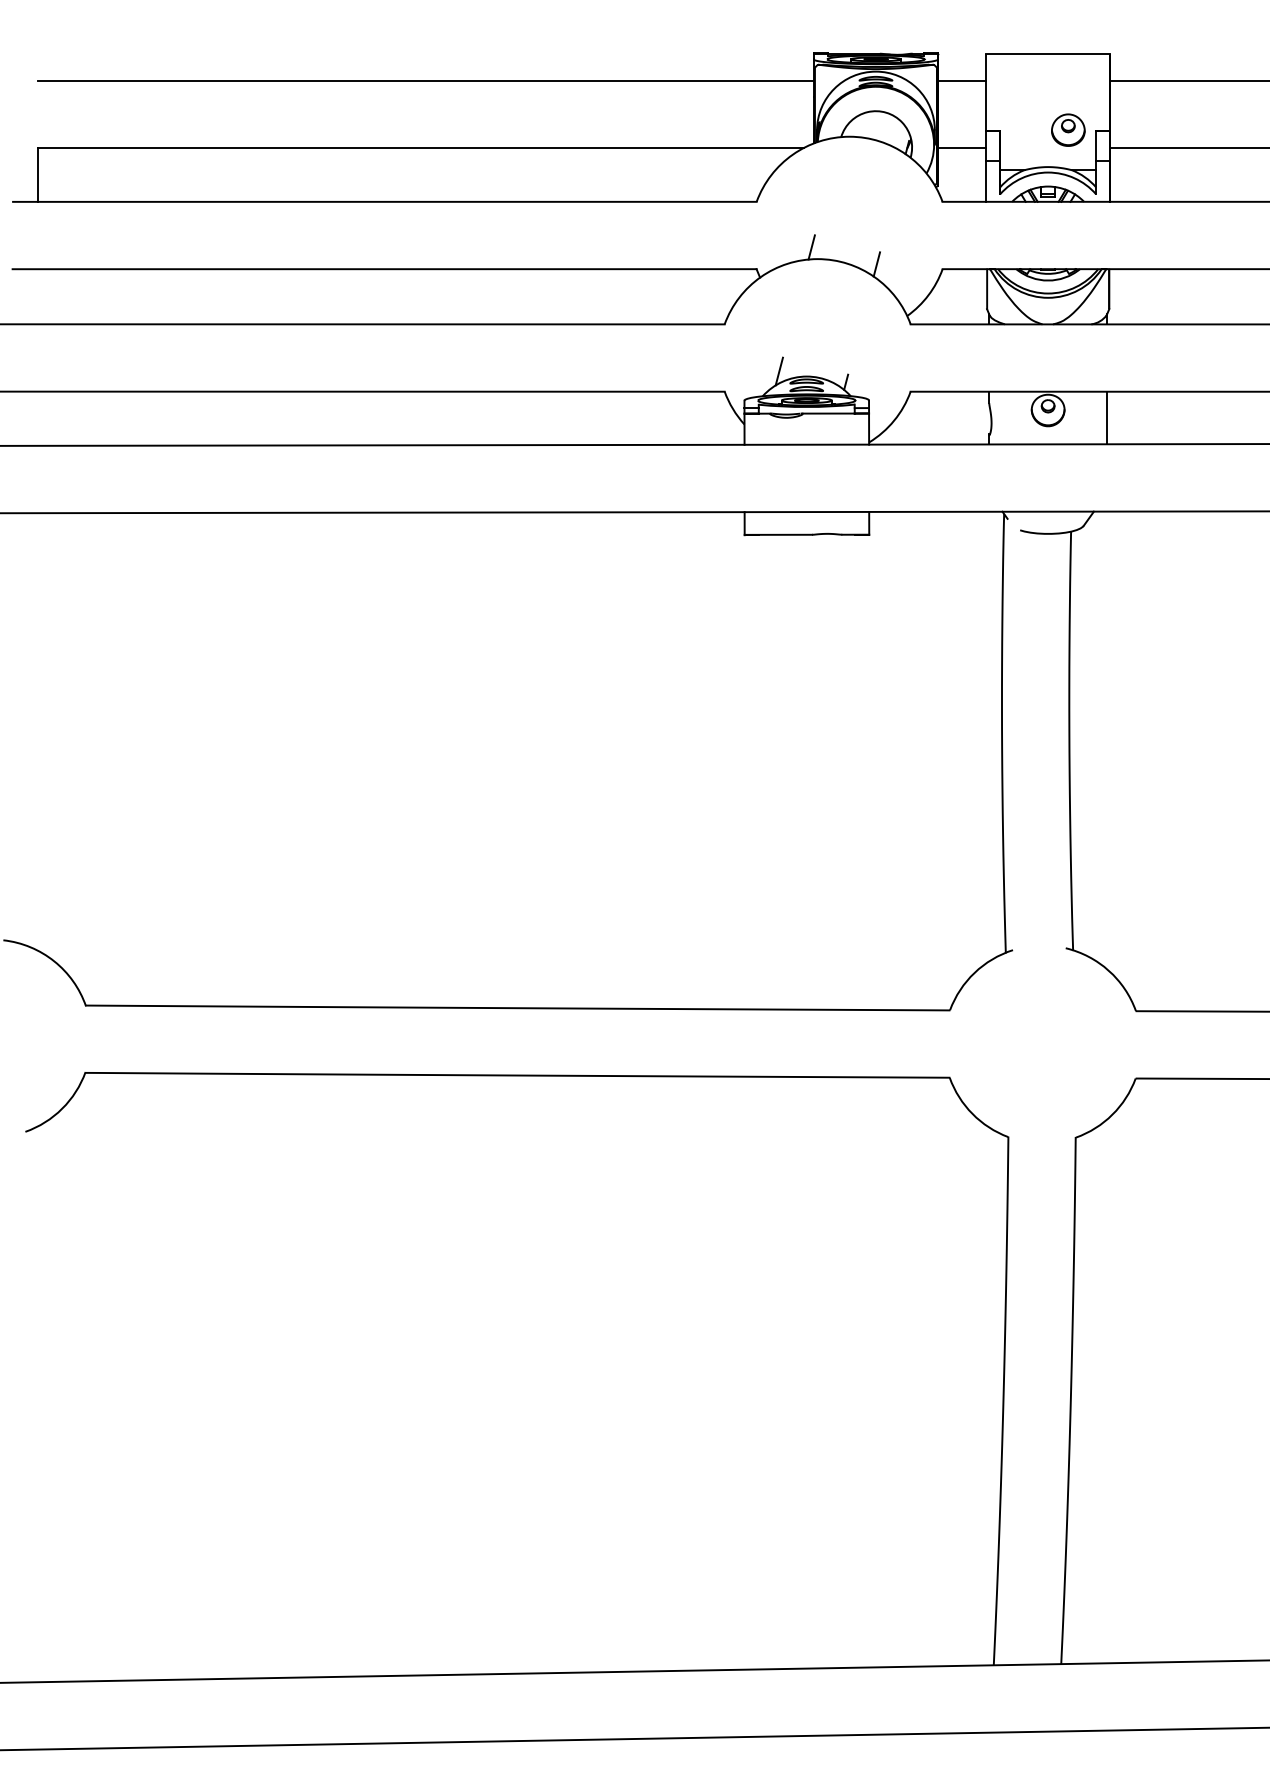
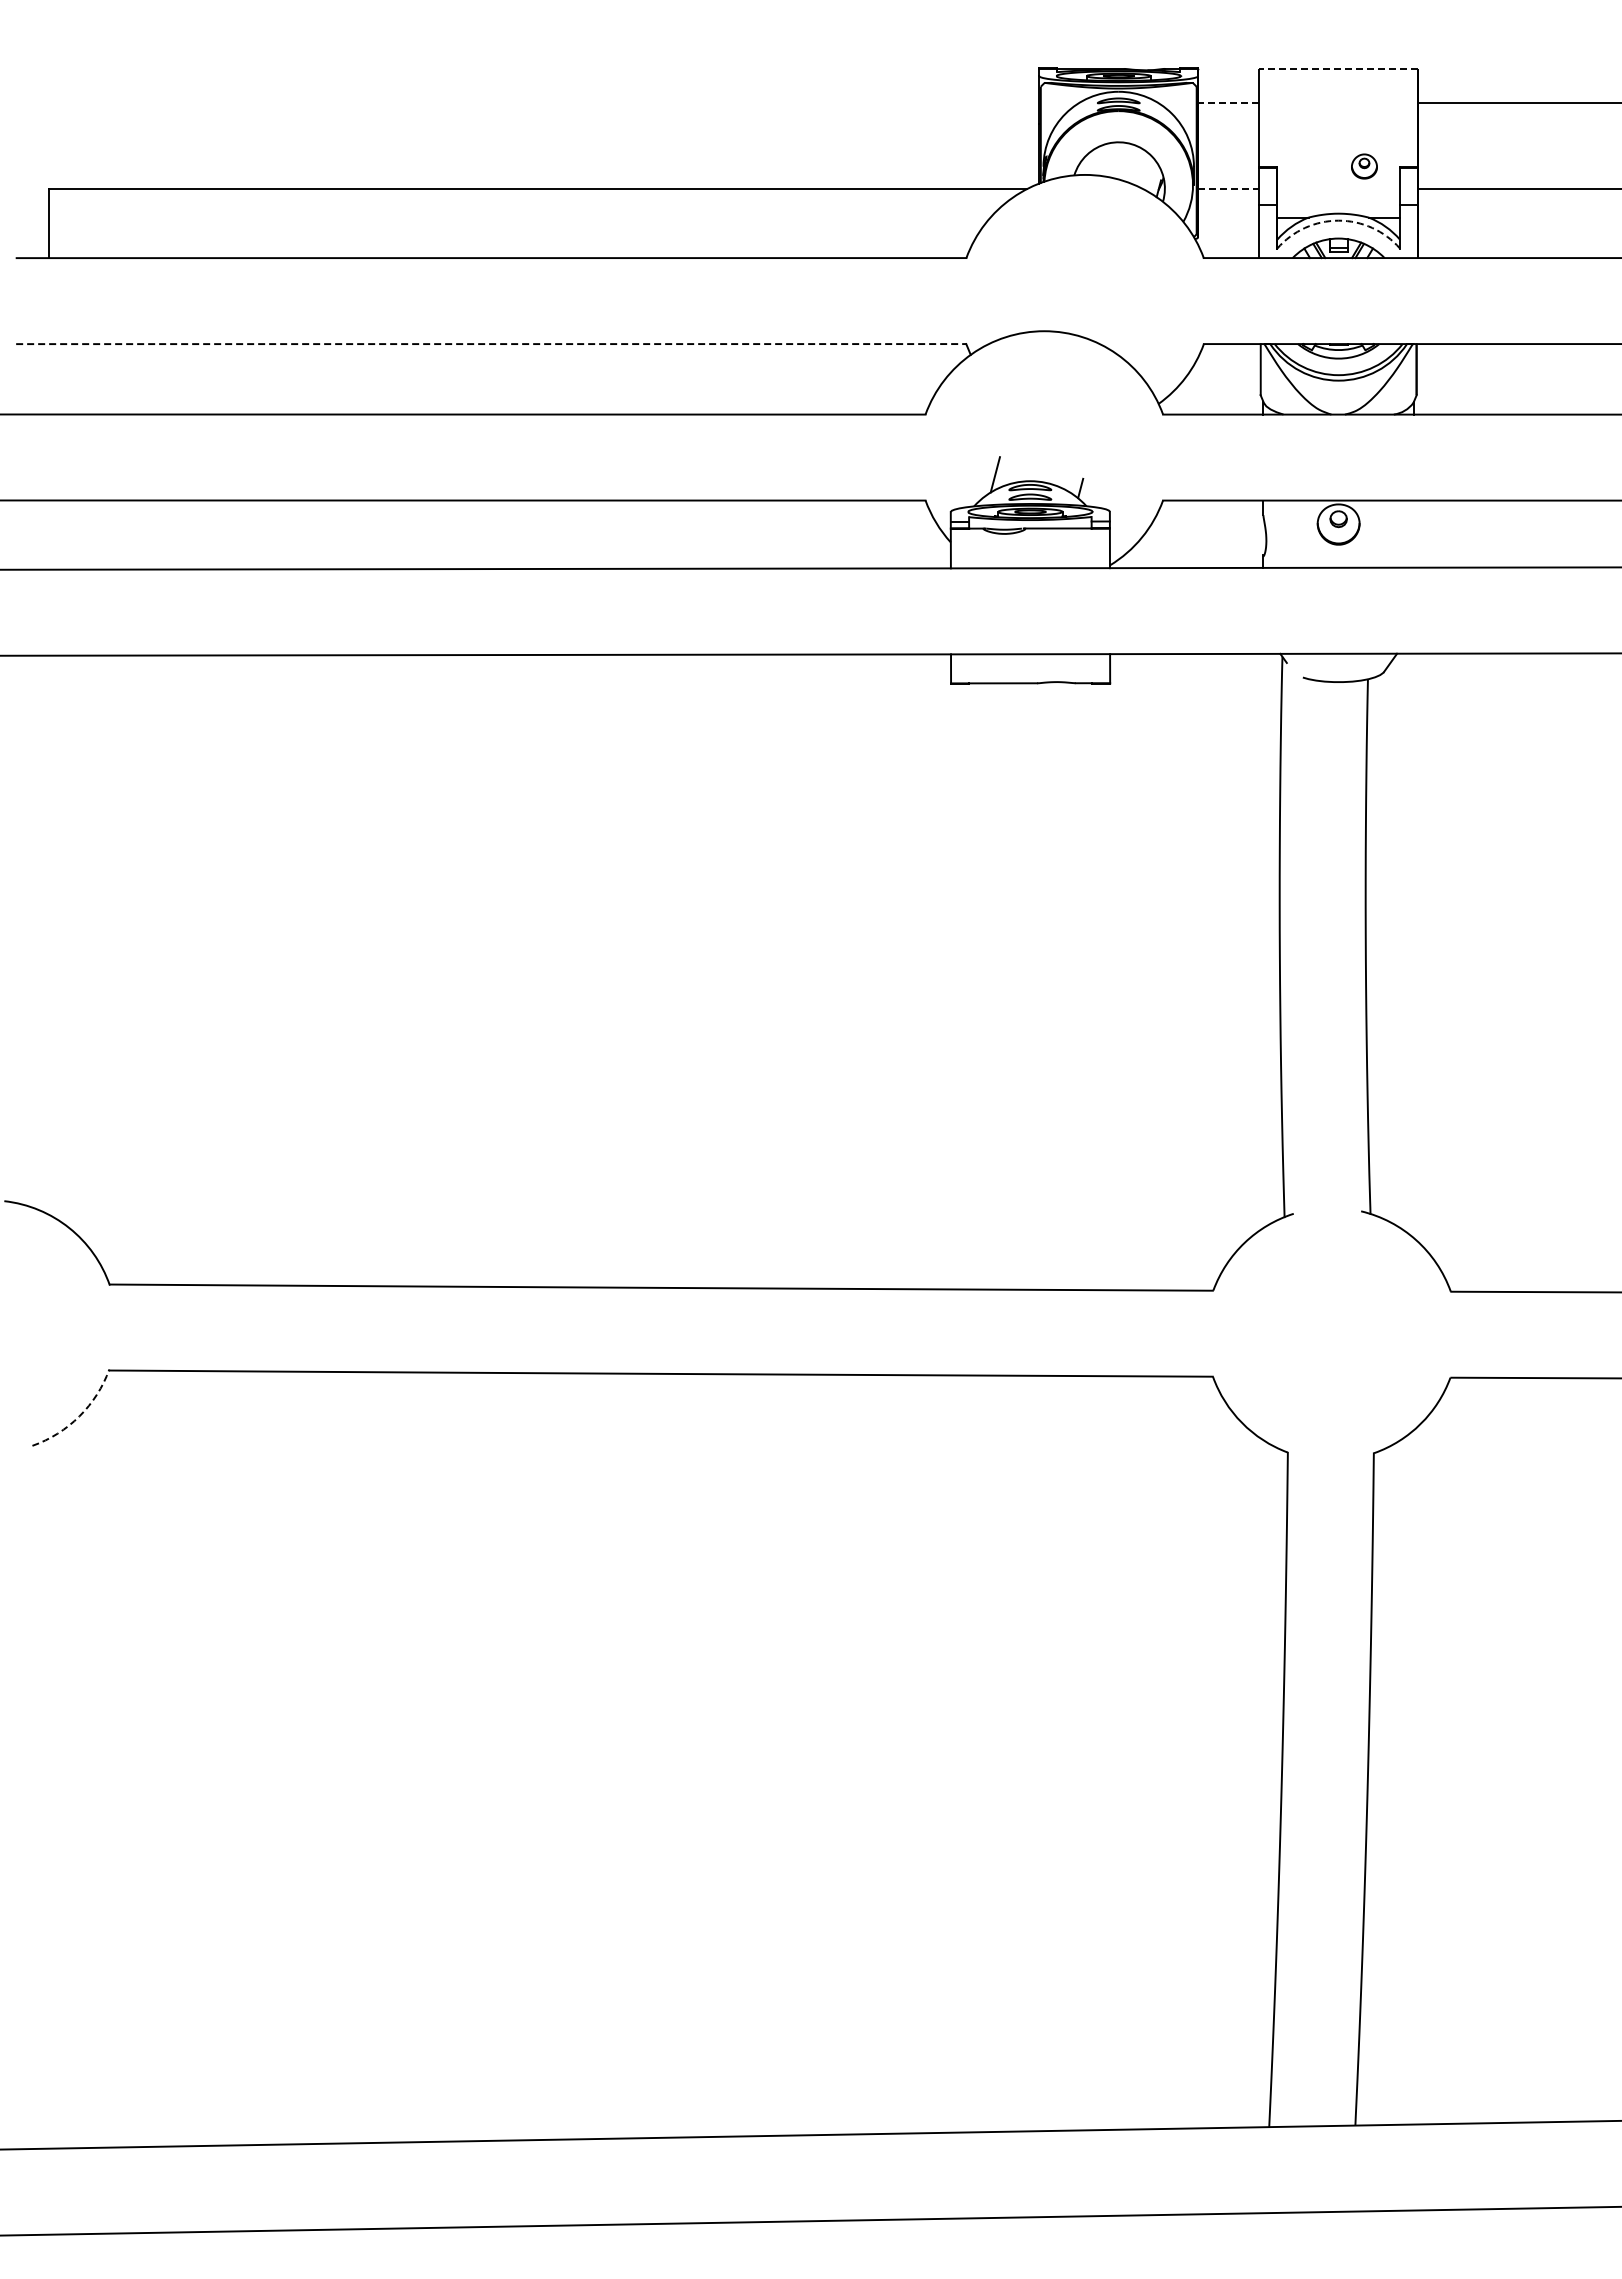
line: (1048, 53) -> (1338, 68), solid -> dashed
line: (425, 80) -> (543, 103), removed
line: (961, 80) -> (1228, 103), solid -> dashed
part: (1068, 130) -> (1364, 166), size x0.6
line: (962, 148) -> (1229, 189), solid -> dashed
arc: (1048, 172) -> (1338, 220), solid -> dashed
line: (811, 246) -> (1036, 315), removed
line: (876, 264) -> (1119, 337), removed
line: (384, 269) -> (491, 344), solid -> dashed
line: (1106, 417) -> (1413, 533), removed
arc: (62, 1108) -> (79, 1416), solid -> dashed

